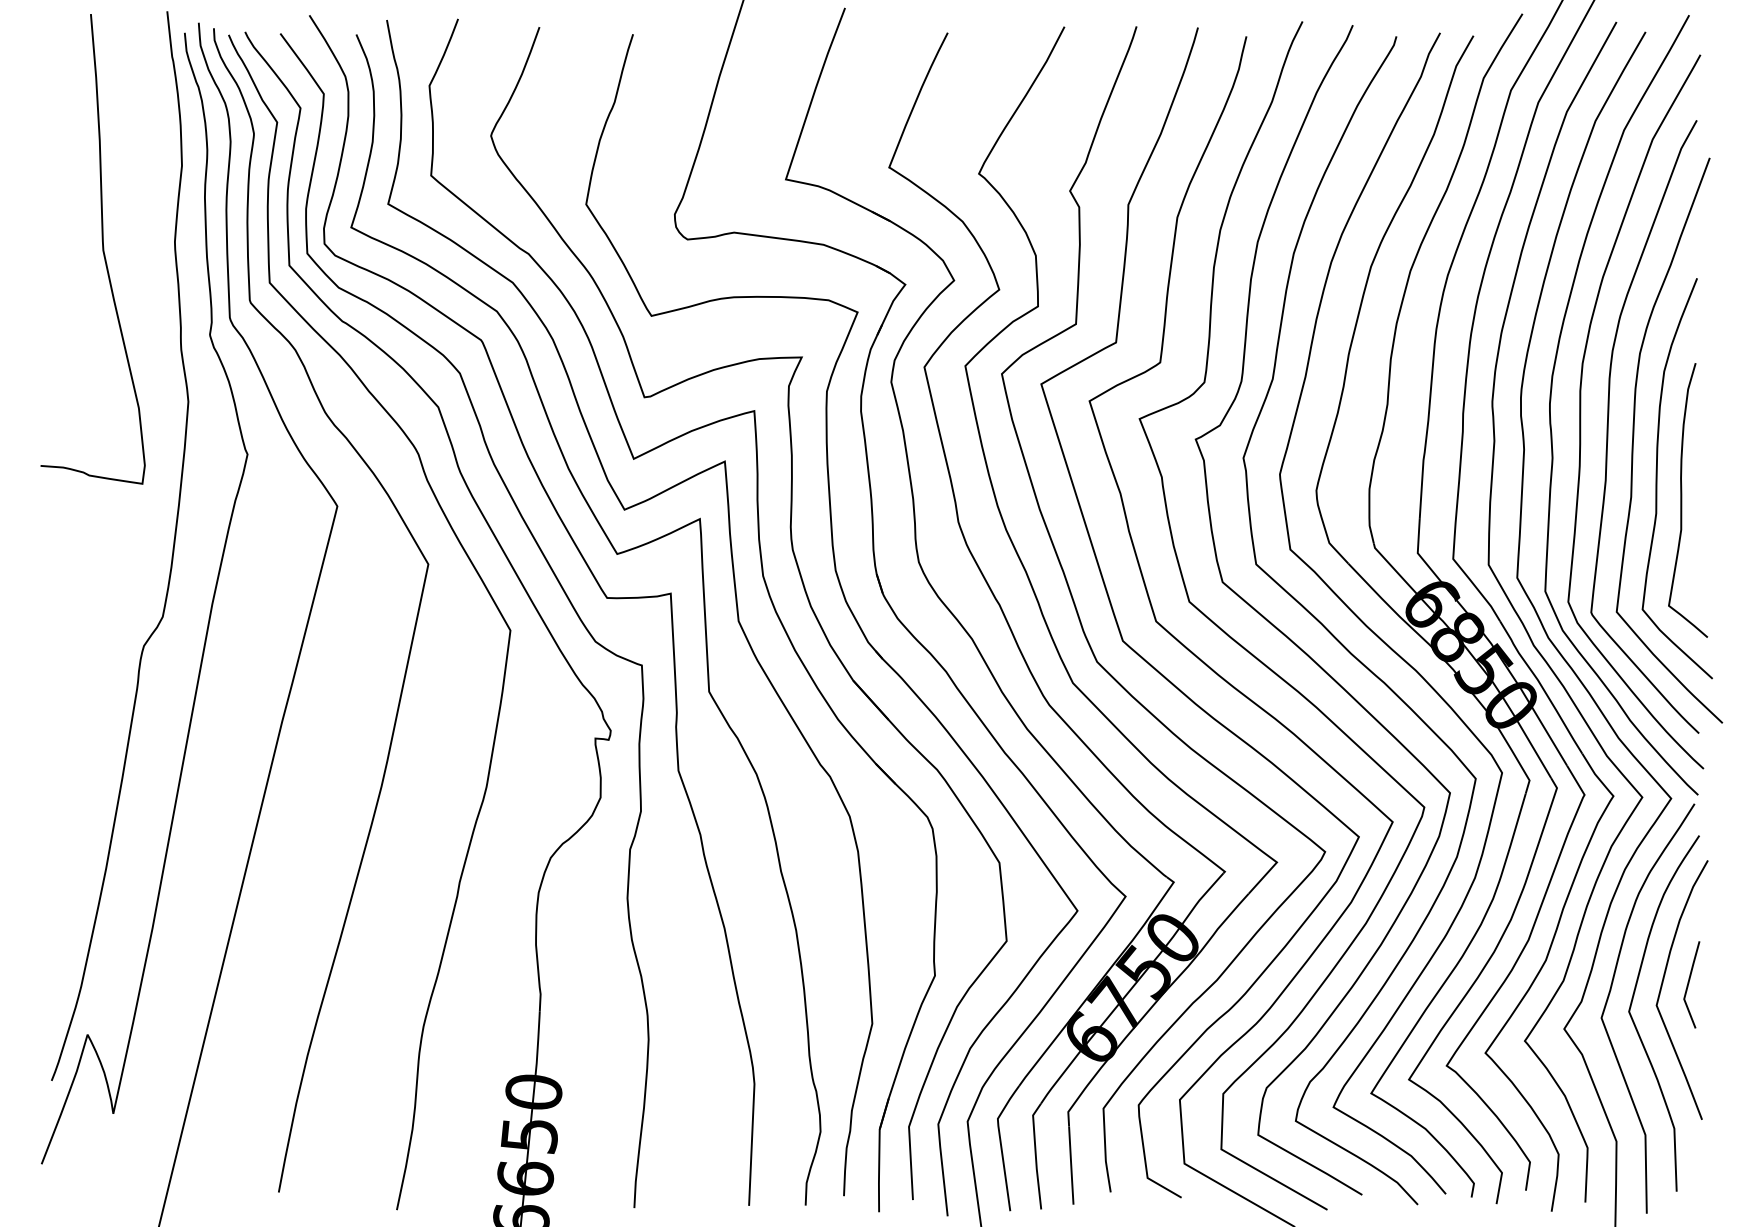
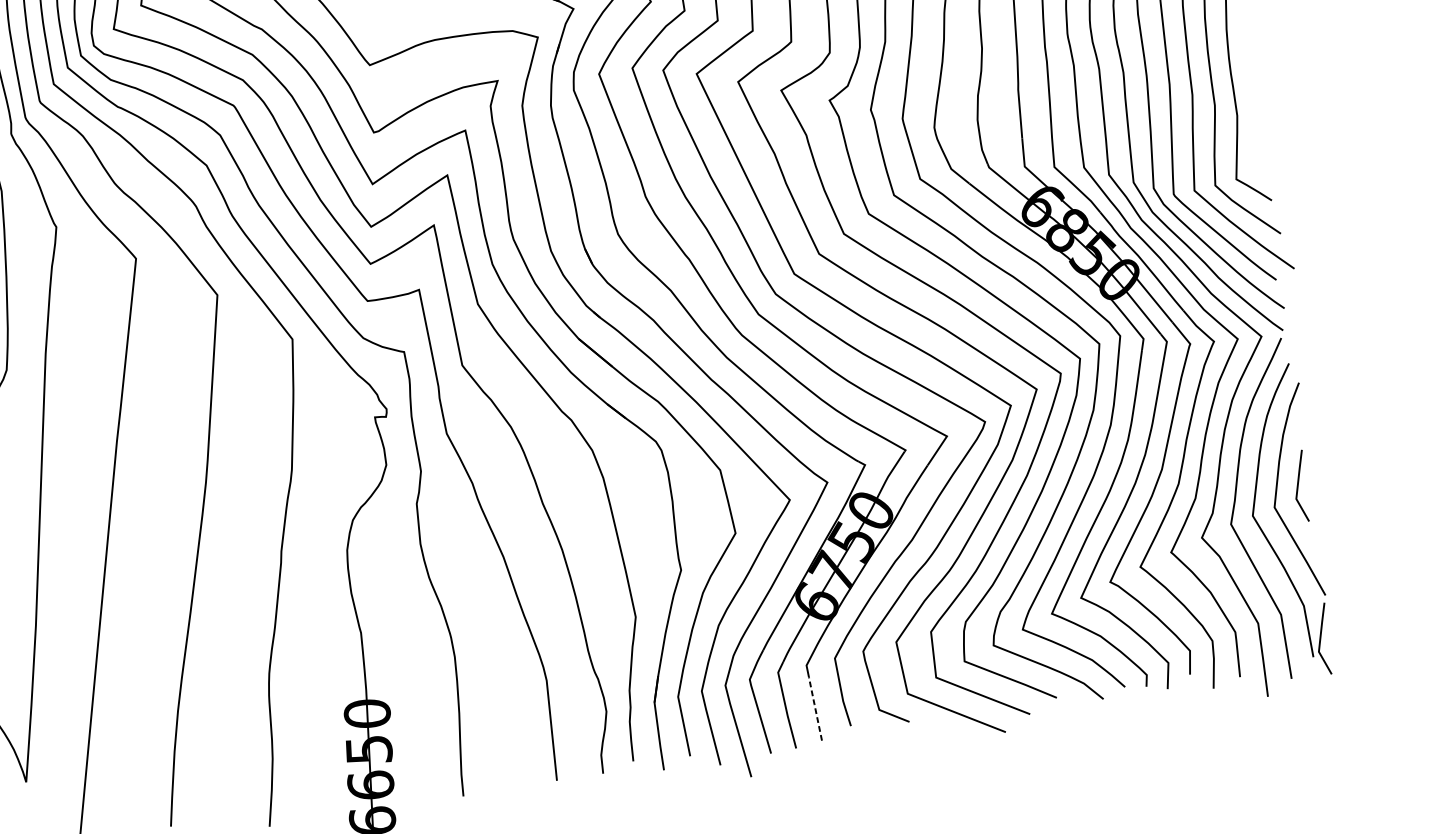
line: (1071, 1165) -> (815, 708), solid -> dashed
line: (1689, 1170) -> (1321, 638), added

